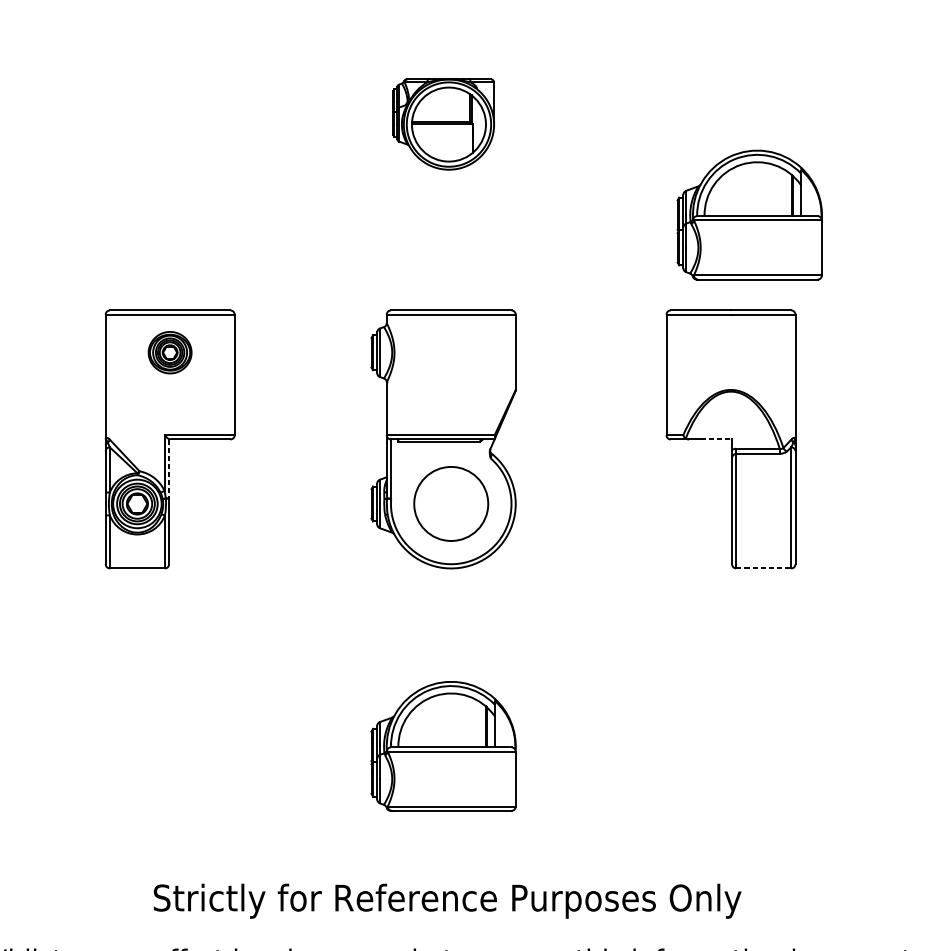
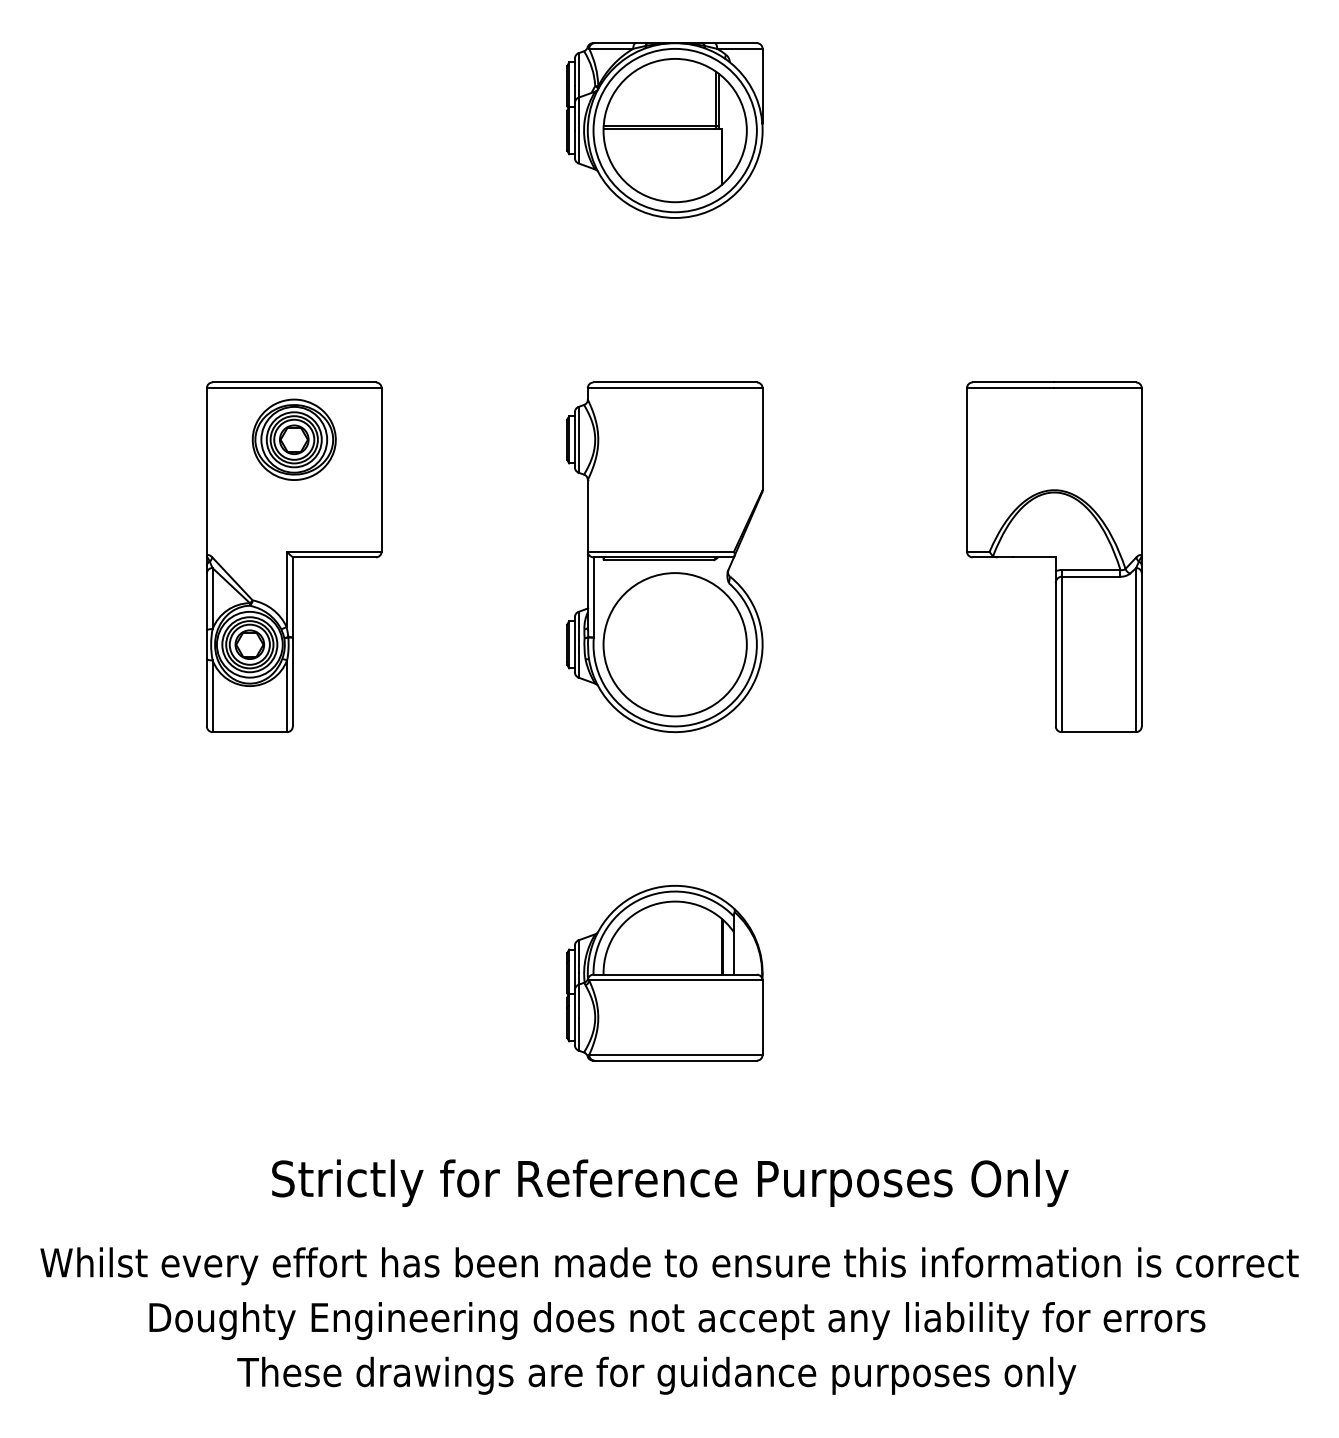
part: (443, 124) -> (664, 130), size x1.43
part: (749, 215) -> (1079, 253), removed
part: (169, 352) -> (293, 439), size x1.43
line: (717, 439) -> (1035, 557), dashed -> solid
line: (168, 469) -> (292, 597), dashed -> solid
circle: (450, 503) -> (674, 644), size x1.43
line: (764, 568) -> (1099, 732), dashed -> solid

